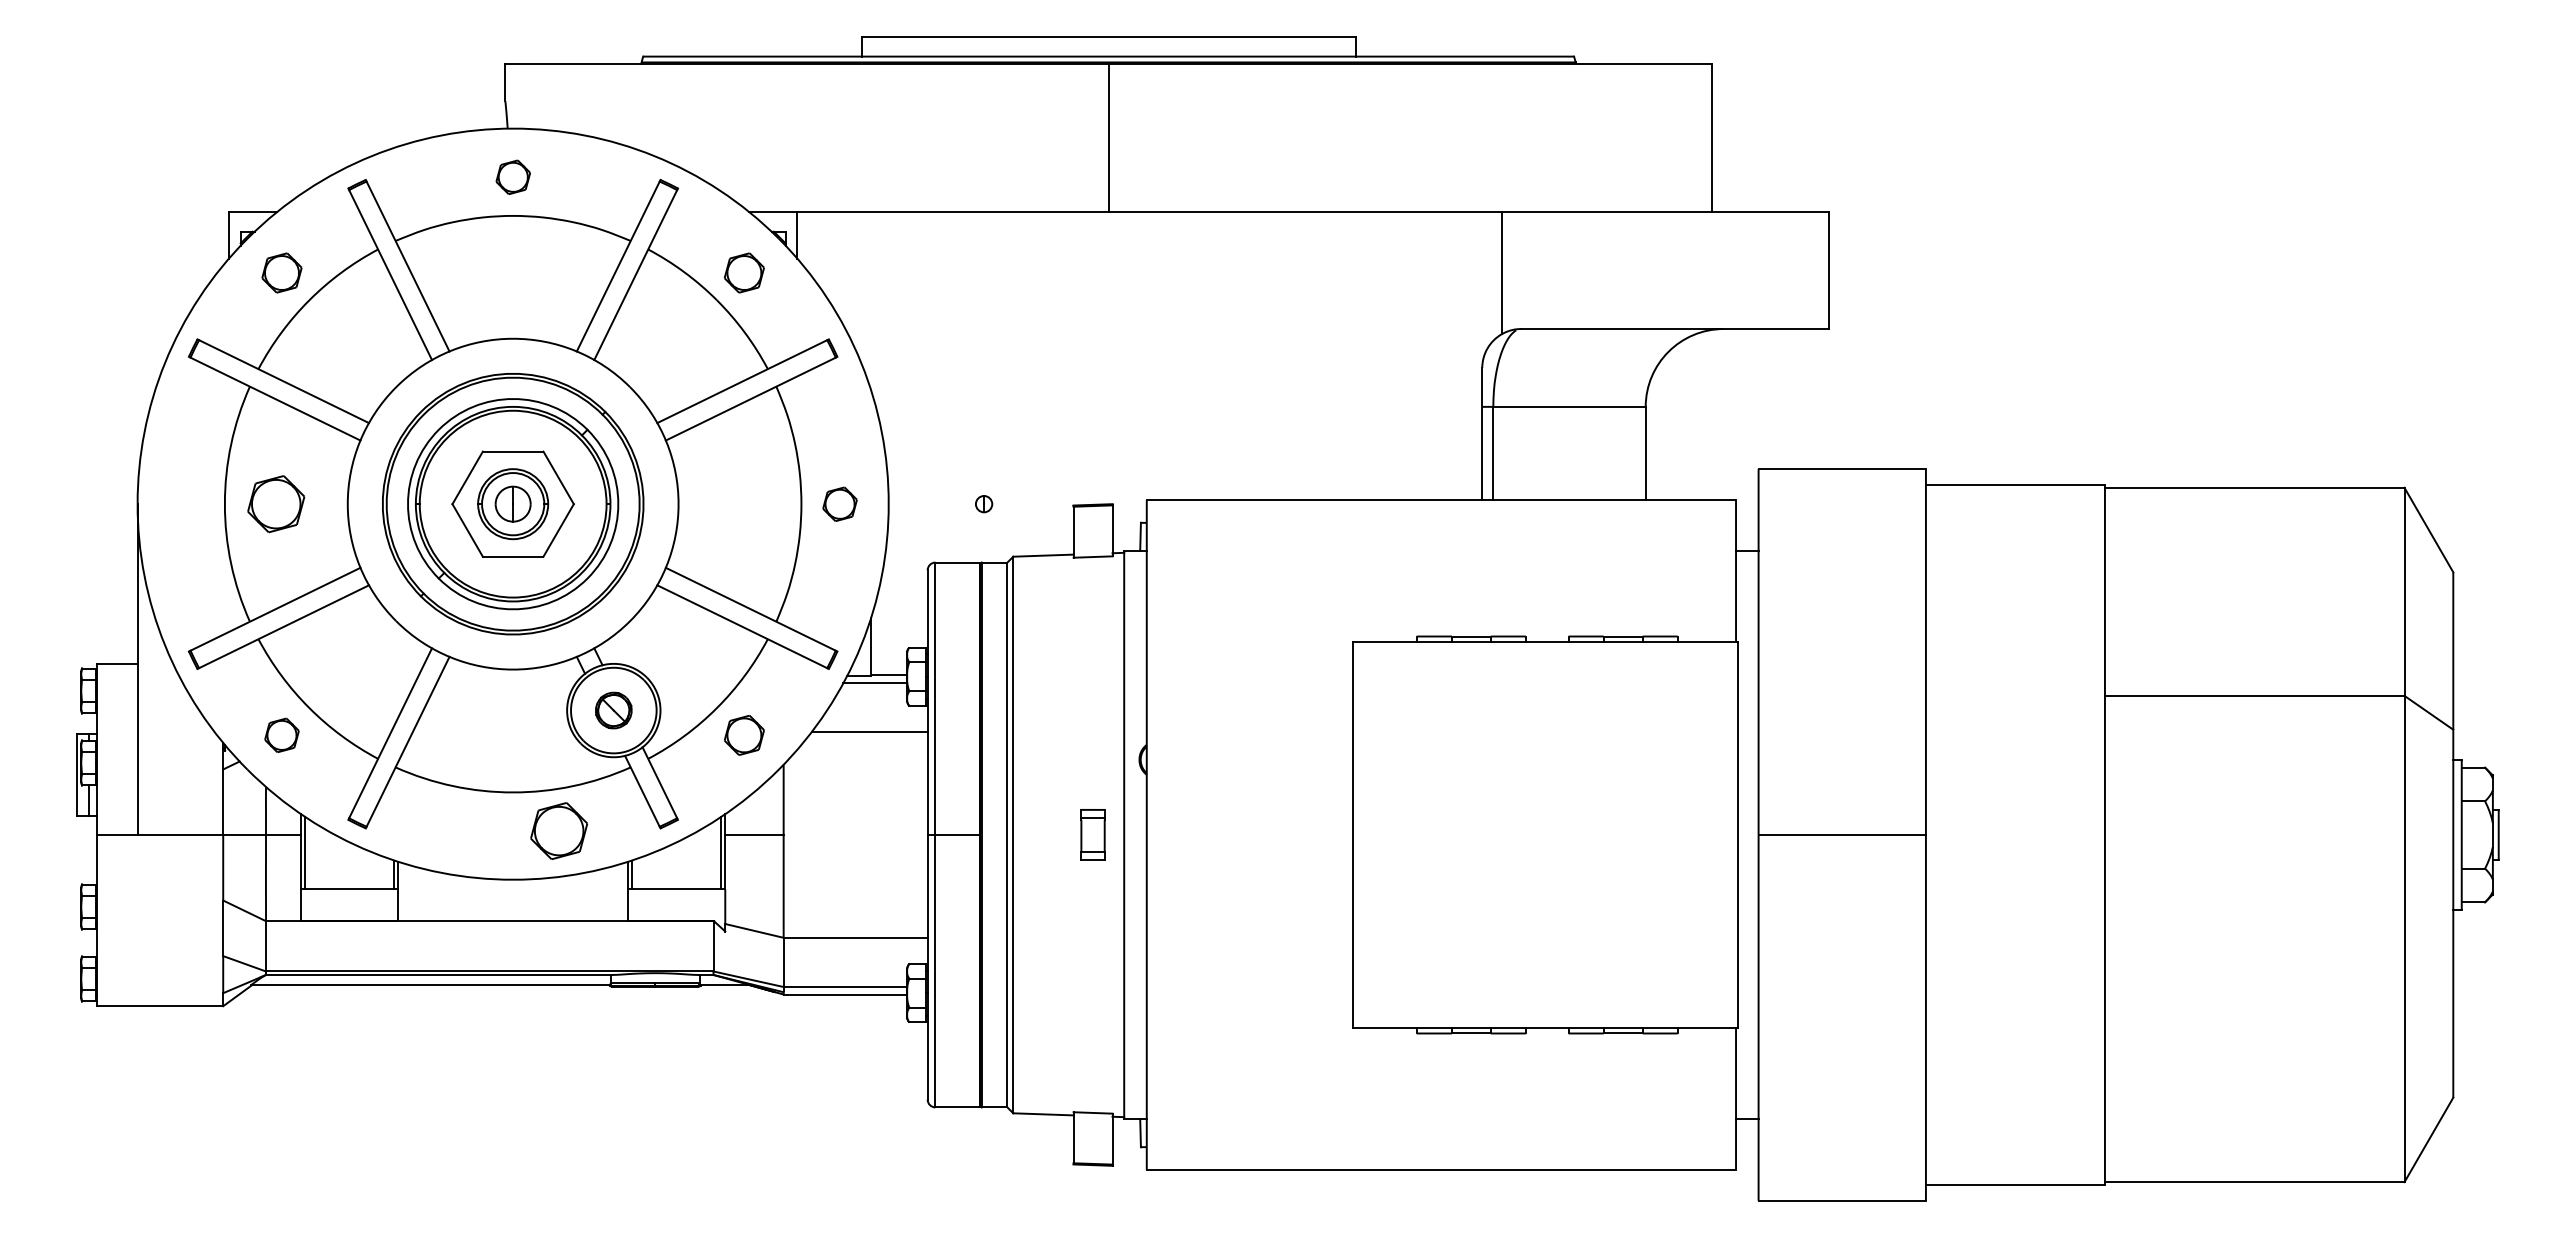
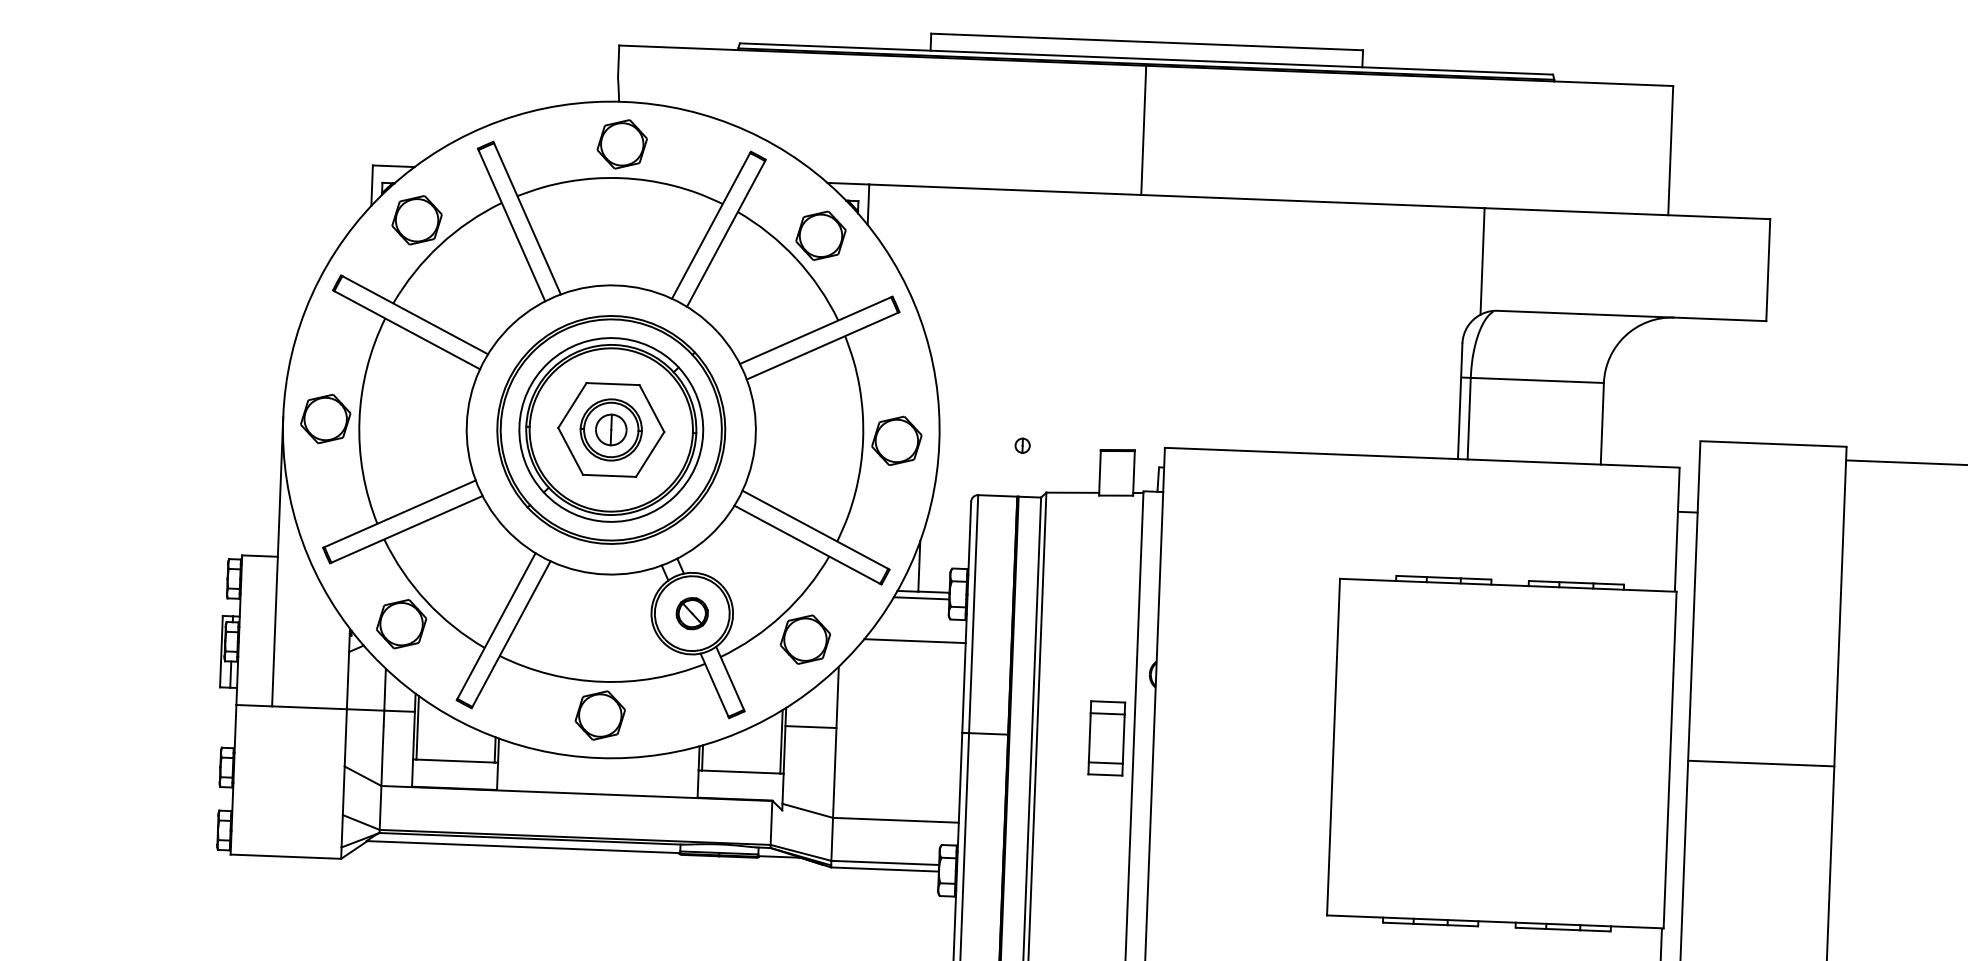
part: (513, 177) -> (622, 144), size x1.67
part: (281, 272) -> (416, 219), size x1.43
part: (744, 272) -> (821, 235), size x1.43
part: (276, 504) -> (325, 419), moved
part: (839, 504) -> (896, 441), size x1.67
part: (281, 735) -> (401, 624), size x1.67
part: (744, 735) -> (805, 639), size x1.43
part: (559, 830) -> (600, 715), moved
part: (1092, 834) -> (1106, 737), size x1.67

